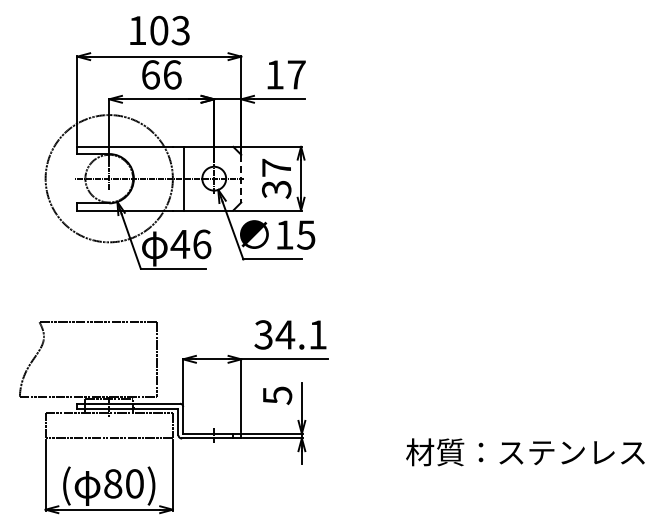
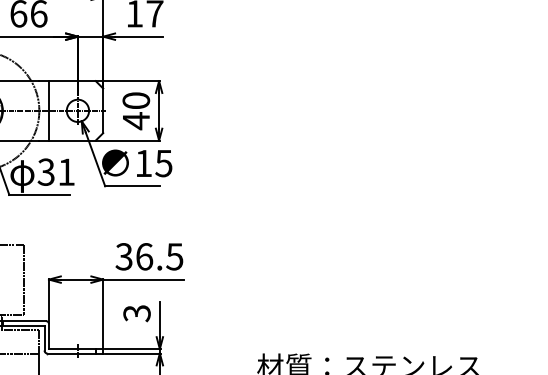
line: (241, 178) -> (103, 110), dashed -> solid
text: (276, 178) -> (136, 110), 37 -> 40
text: (190, 244) -> (55, 172), 46 -> 31
text: (300, 334) -> (158, 256), 34.1 -> 36.5
text: (276, 395) -> (136, 313), 5 -> 3

